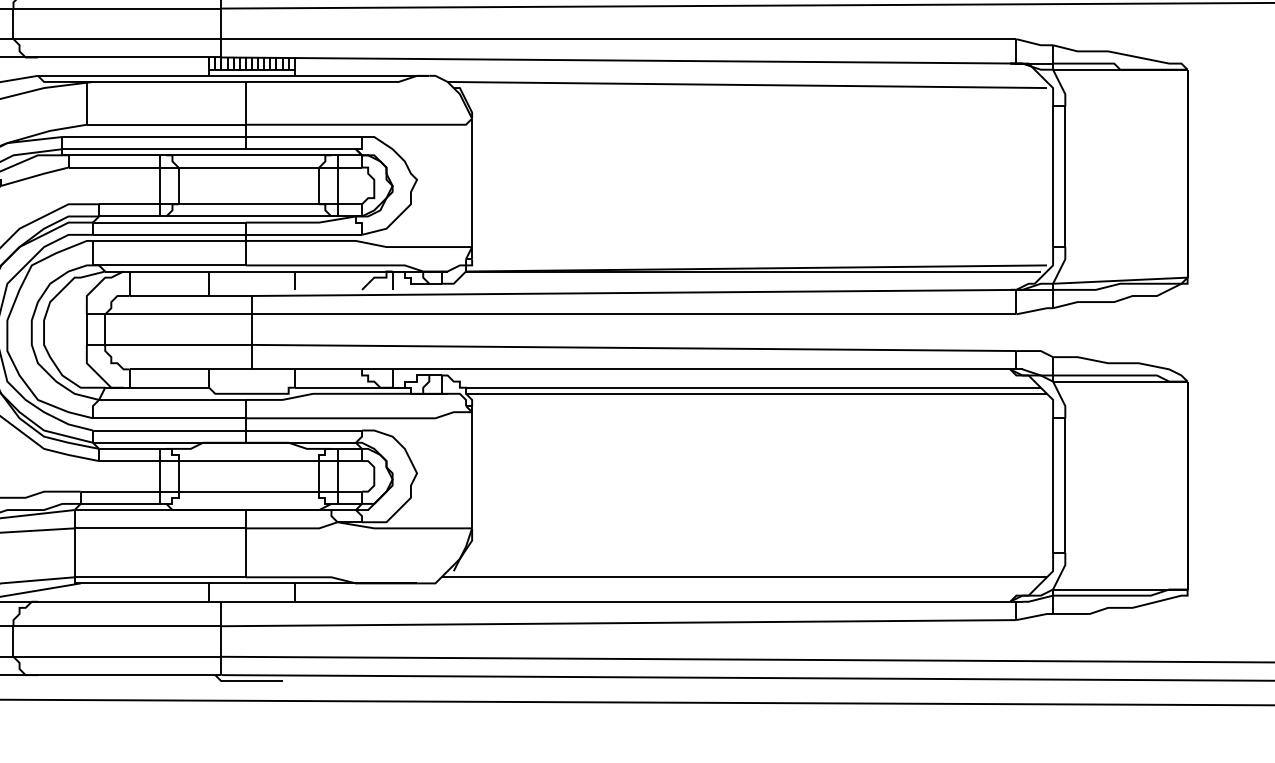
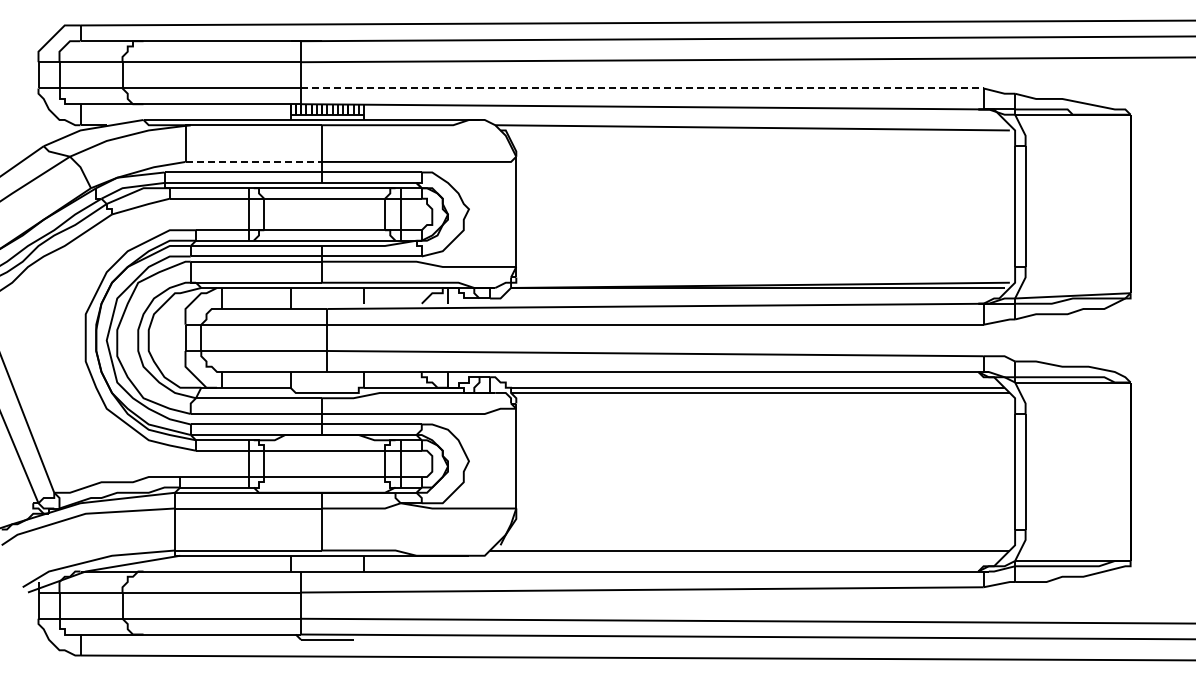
line: (619, 39) -> (642, 88), solid -> dashed
line: (167, 124) -> (254, 161), solid -> dashed

